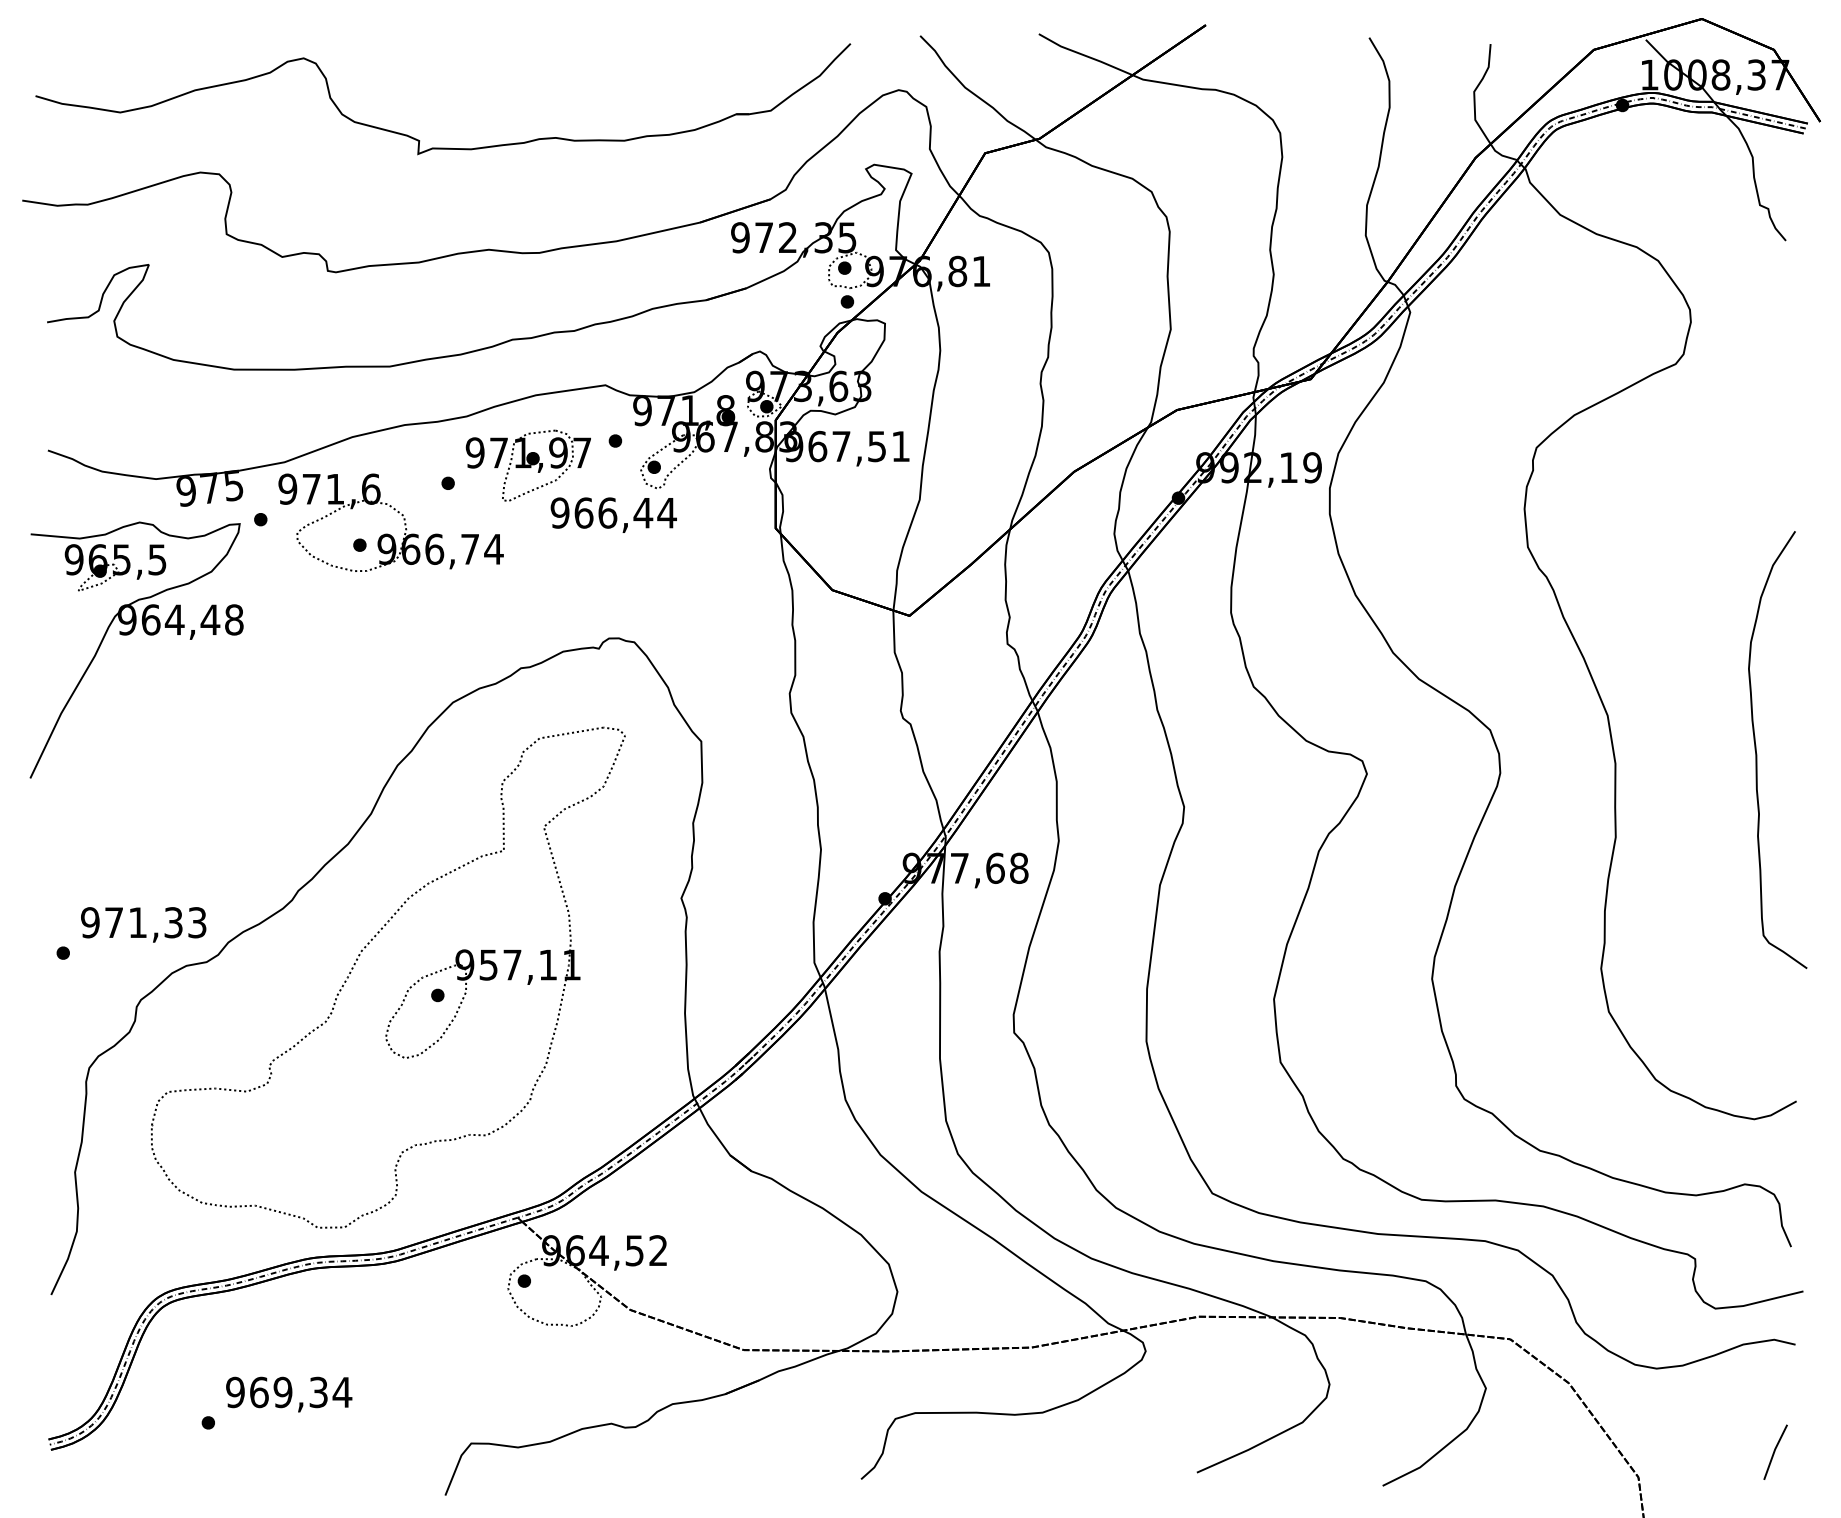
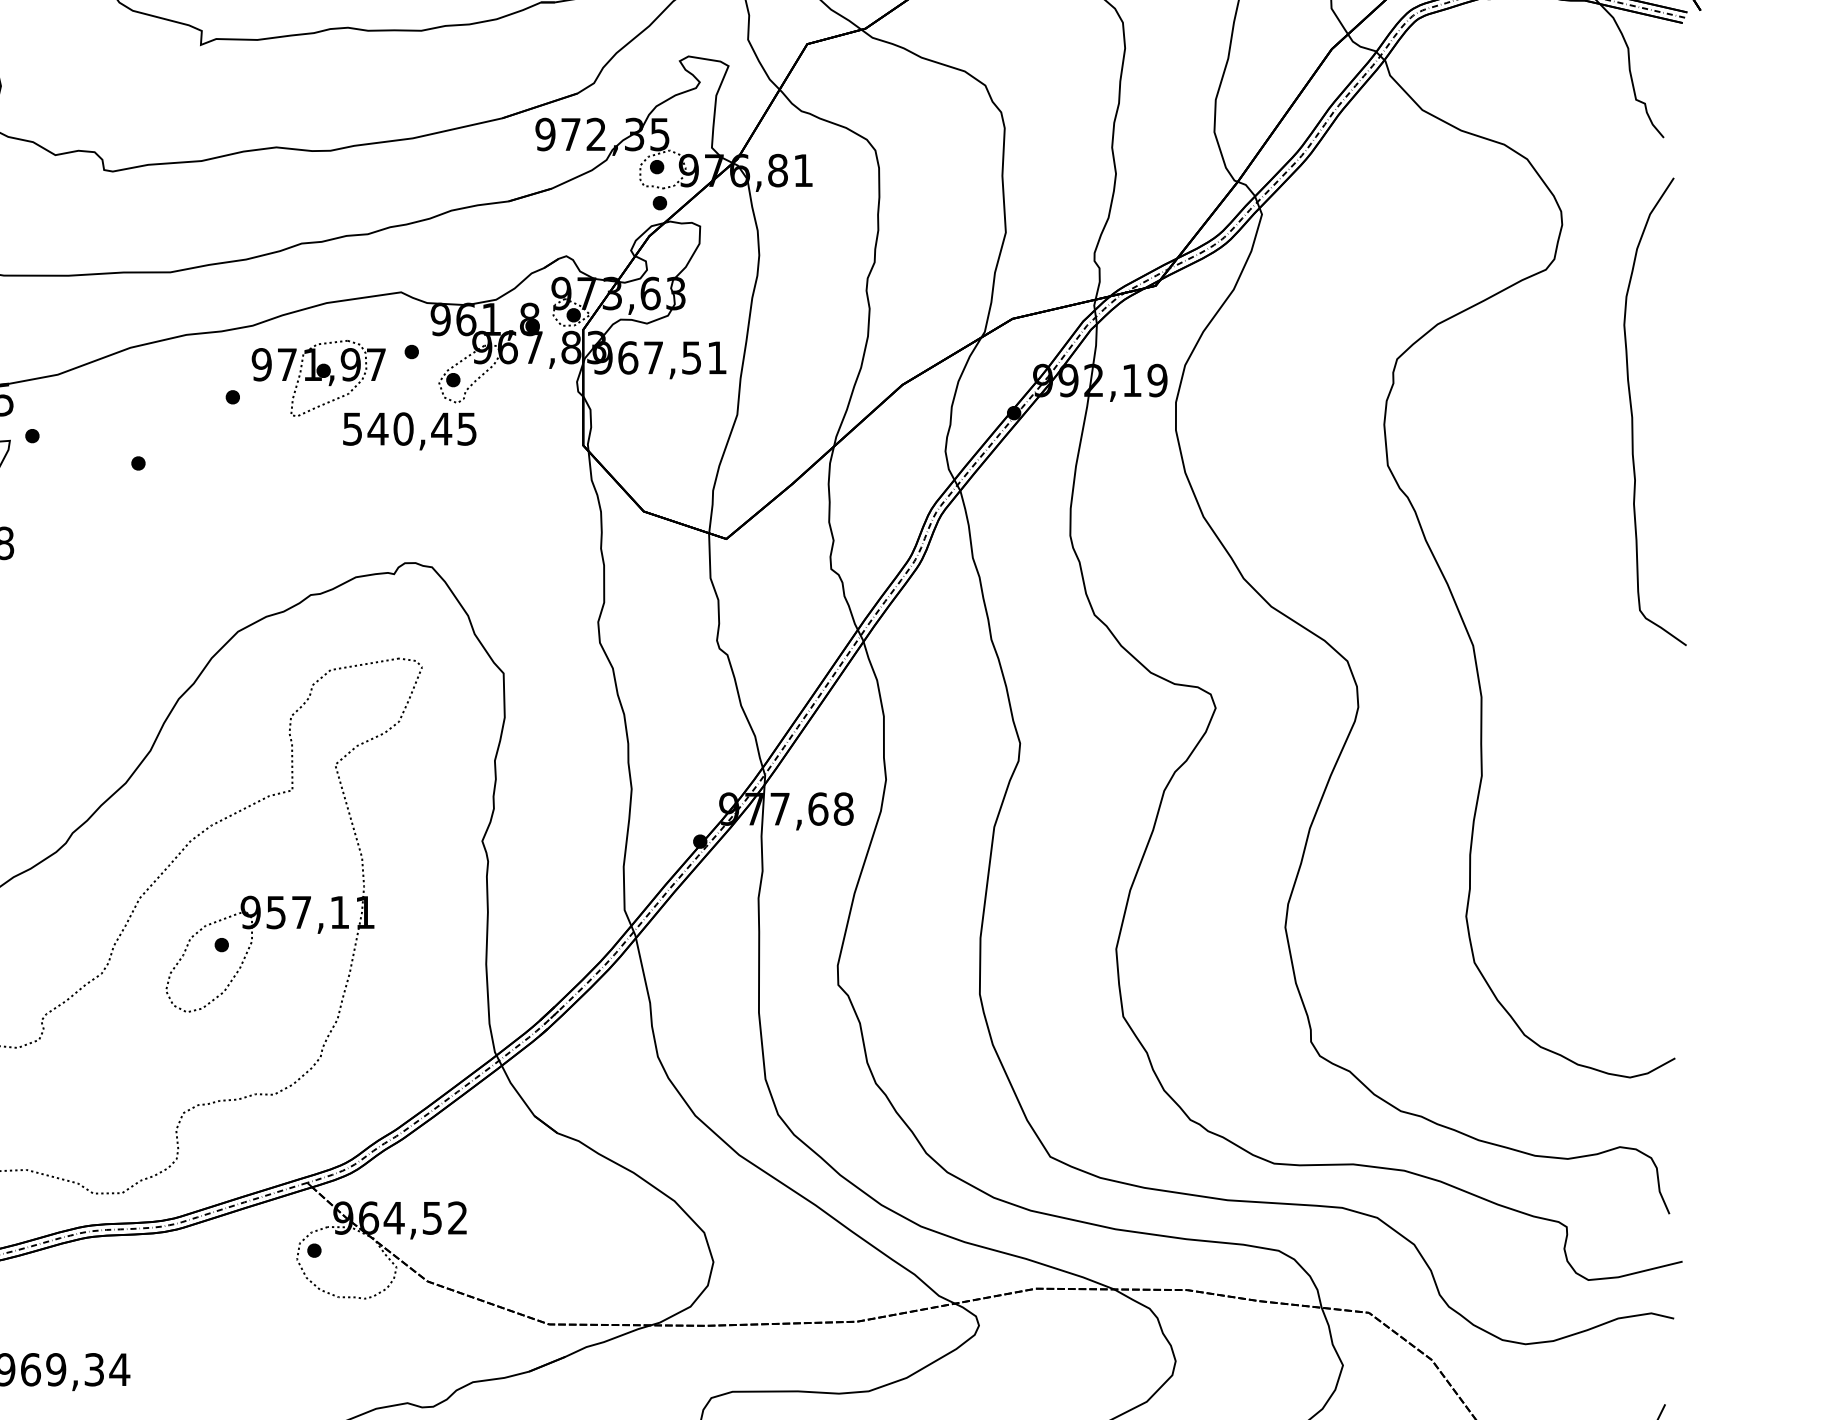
text: (666, 410) -> (466, 319), 971,8 -> 961,8
text: (613, 512) -> (409, 428), 966,44 -> 540,45
part: (387, 533) -> (167, 450), removed
curve: (1757, 753) -> (1633, 415), moved

